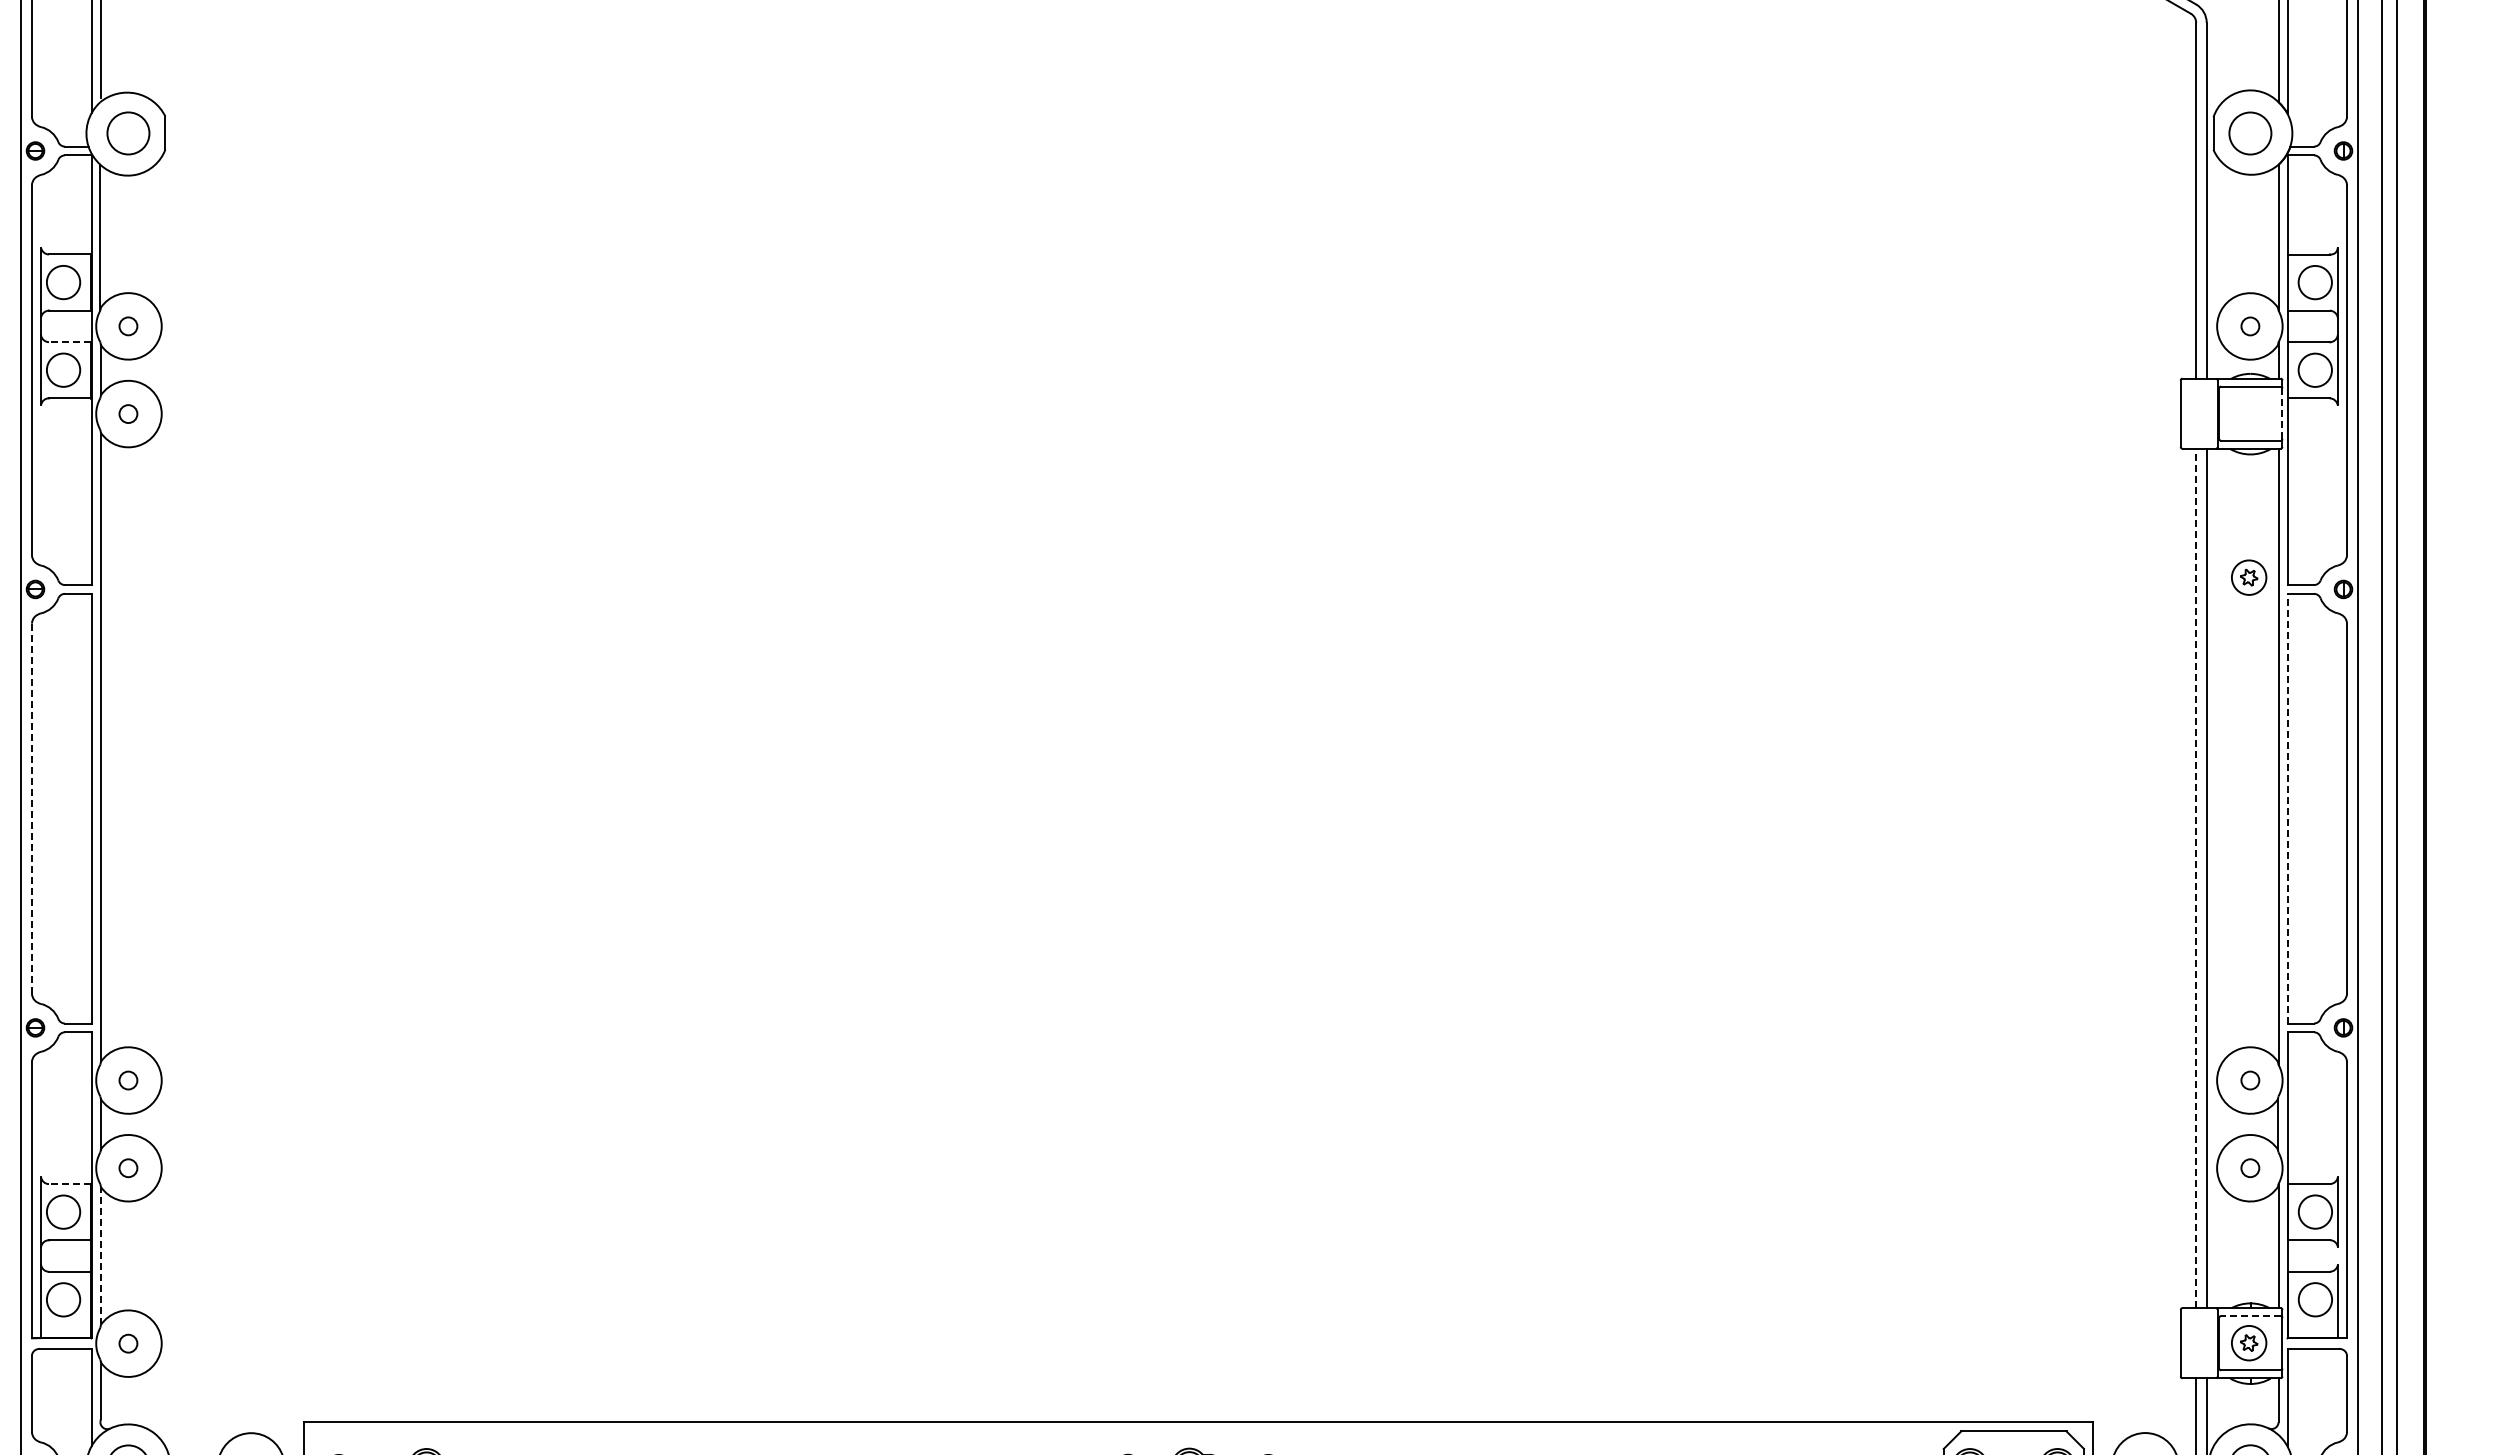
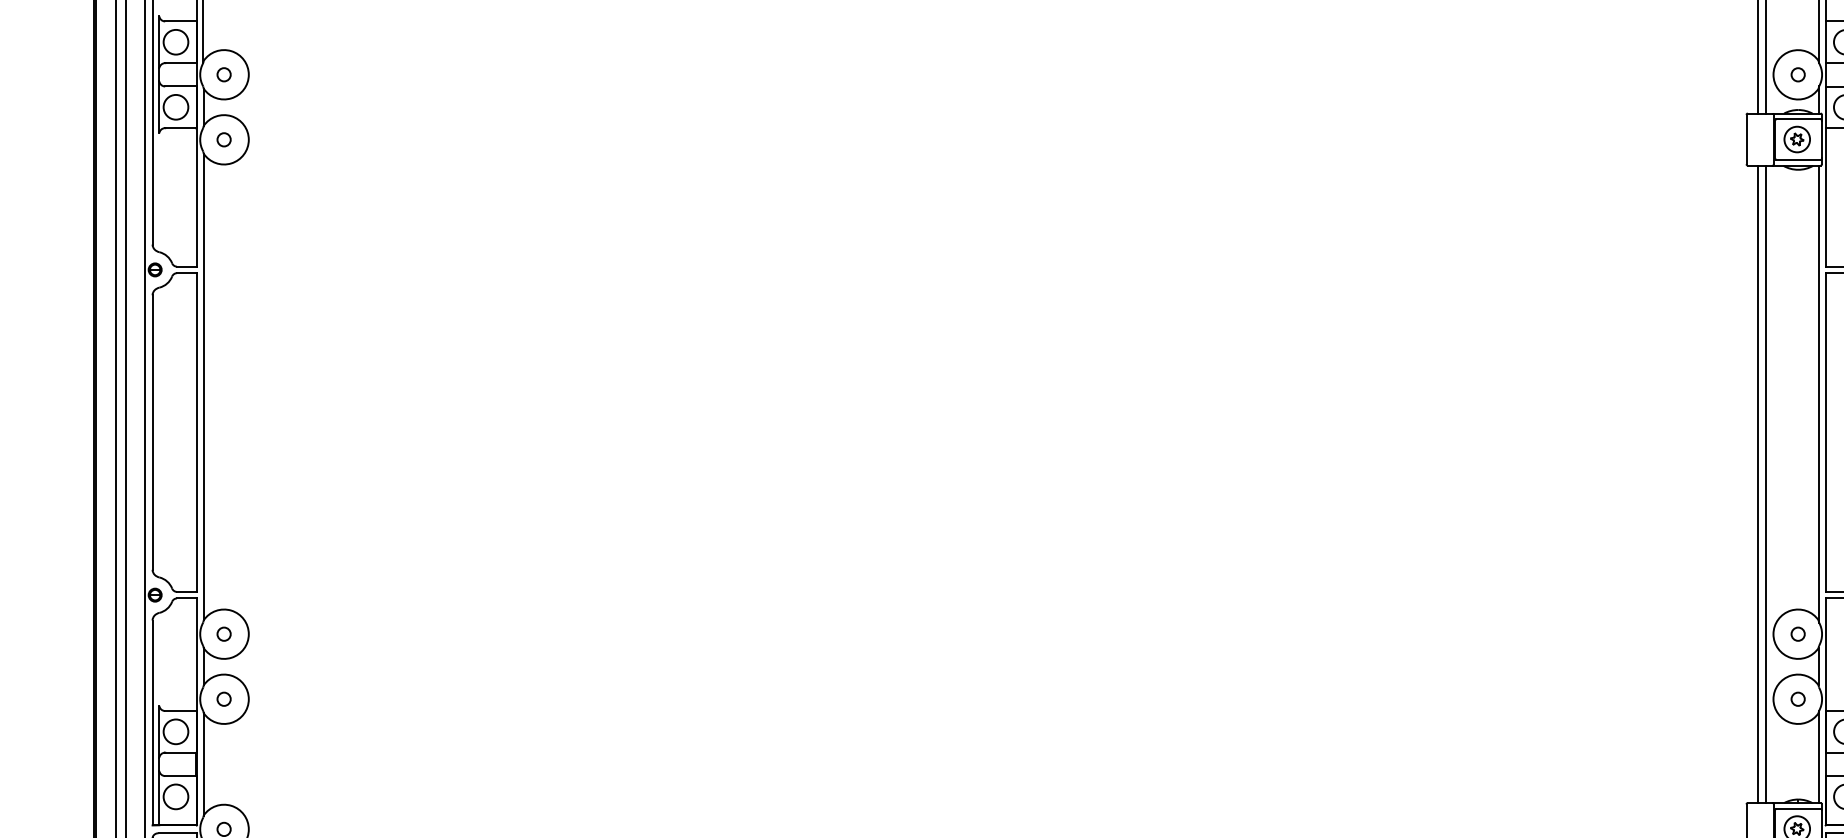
line: (69, 342) -> (180, 86), dashed -> solid
line: (2282, 413) -> (1822, 139), dashed -> solid
part: (2249, 577) -> (1797, 139), moved
line: (2287, 808) -> (1825, 432), dashed -> solid
line: (32, 809) -> (152, 433), dashed -> solid
line: (2196, 878) -> (1758, 484), dashed -> solid
line: (69, 1184) -> (180, 711), dashed -> solid
line: (100, 1256) -> (203, 764), dashed -> solid
line: (2250, 1316) -> (1798, 809), dashed -> solid

